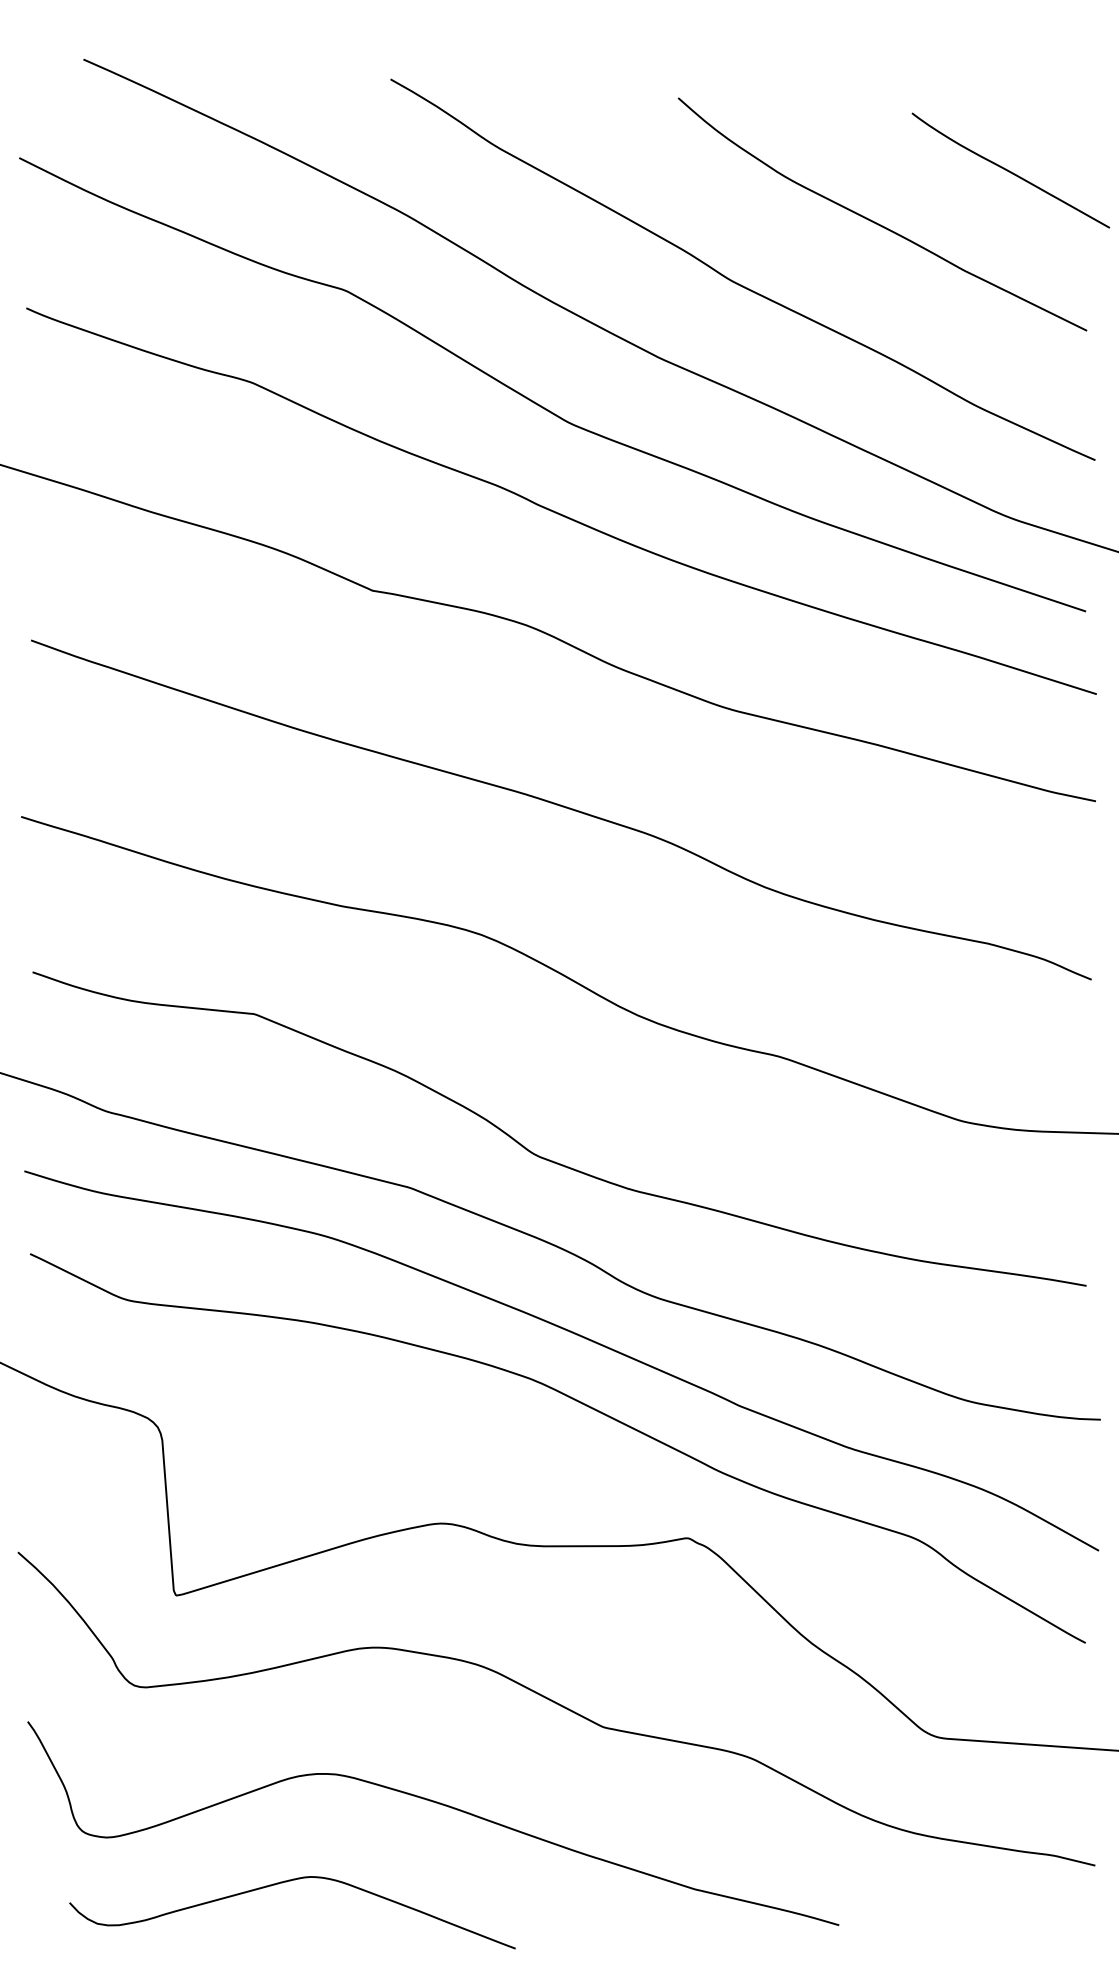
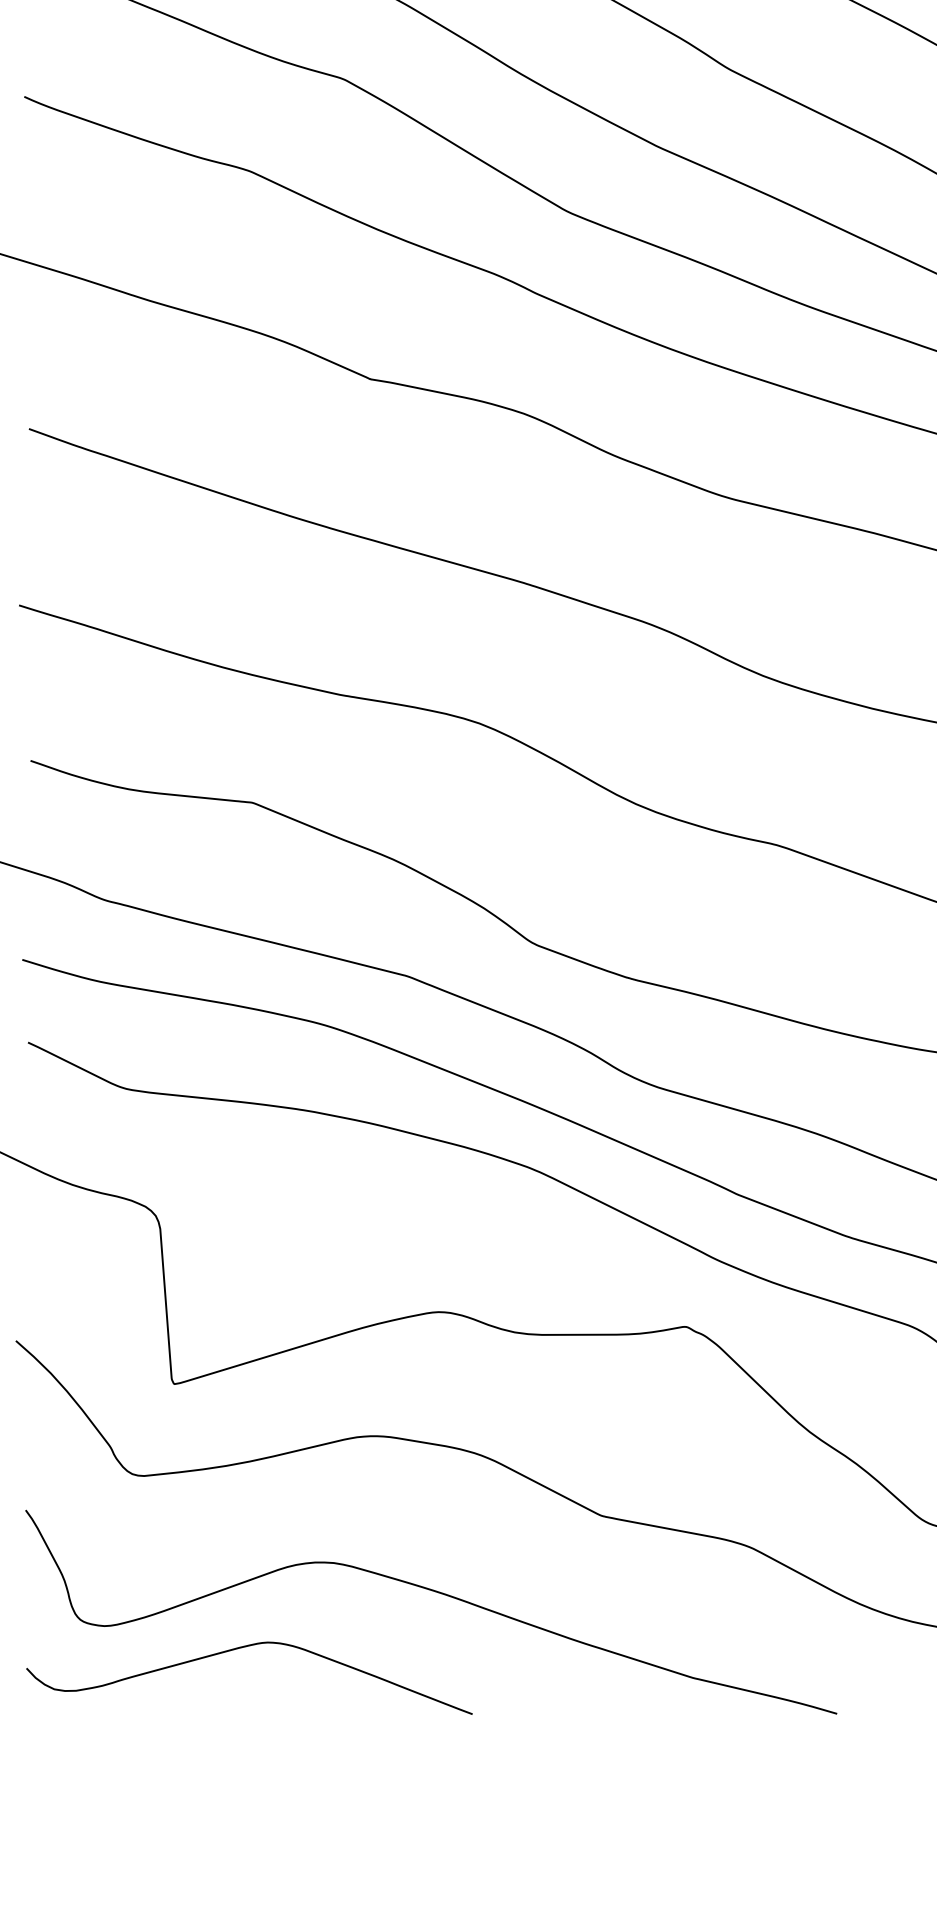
curve: (286, 1882) -> (243, 1648), moved

